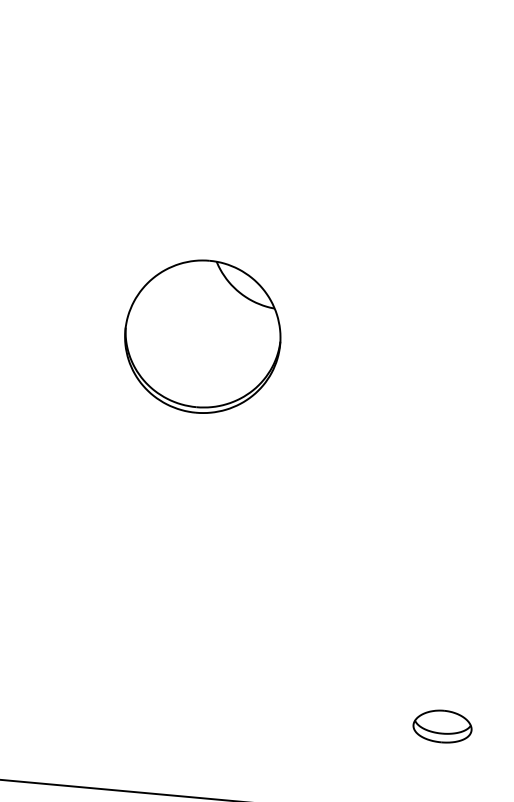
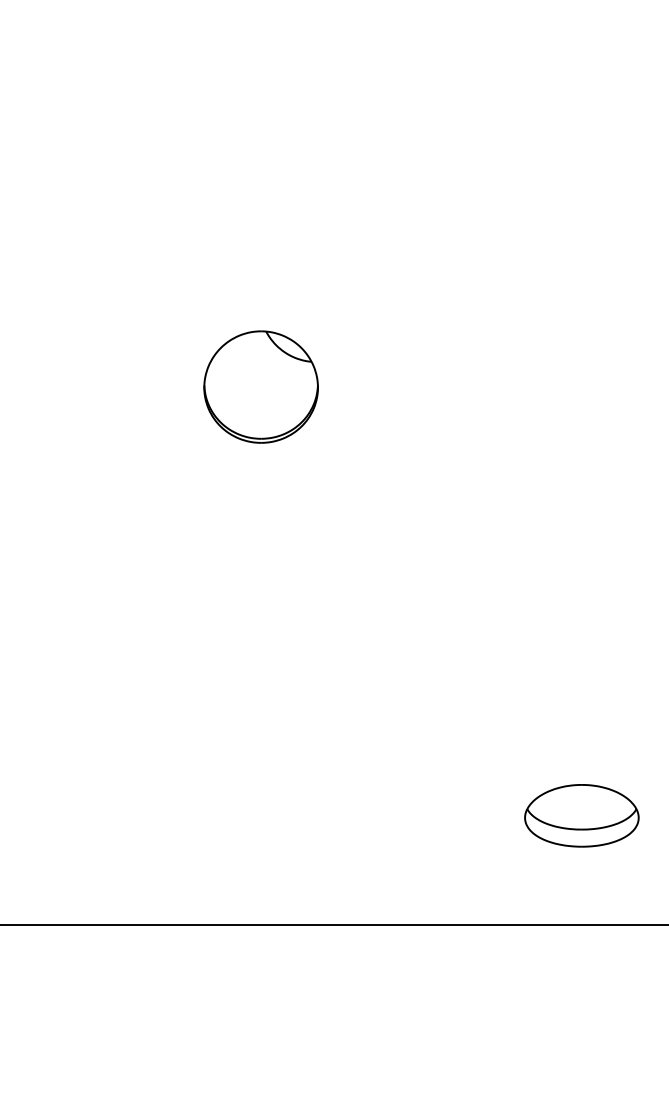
part: (202, 336) -> (260, 386), size x0.62
part: (442, 726) -> (581, 815), size x1.67

